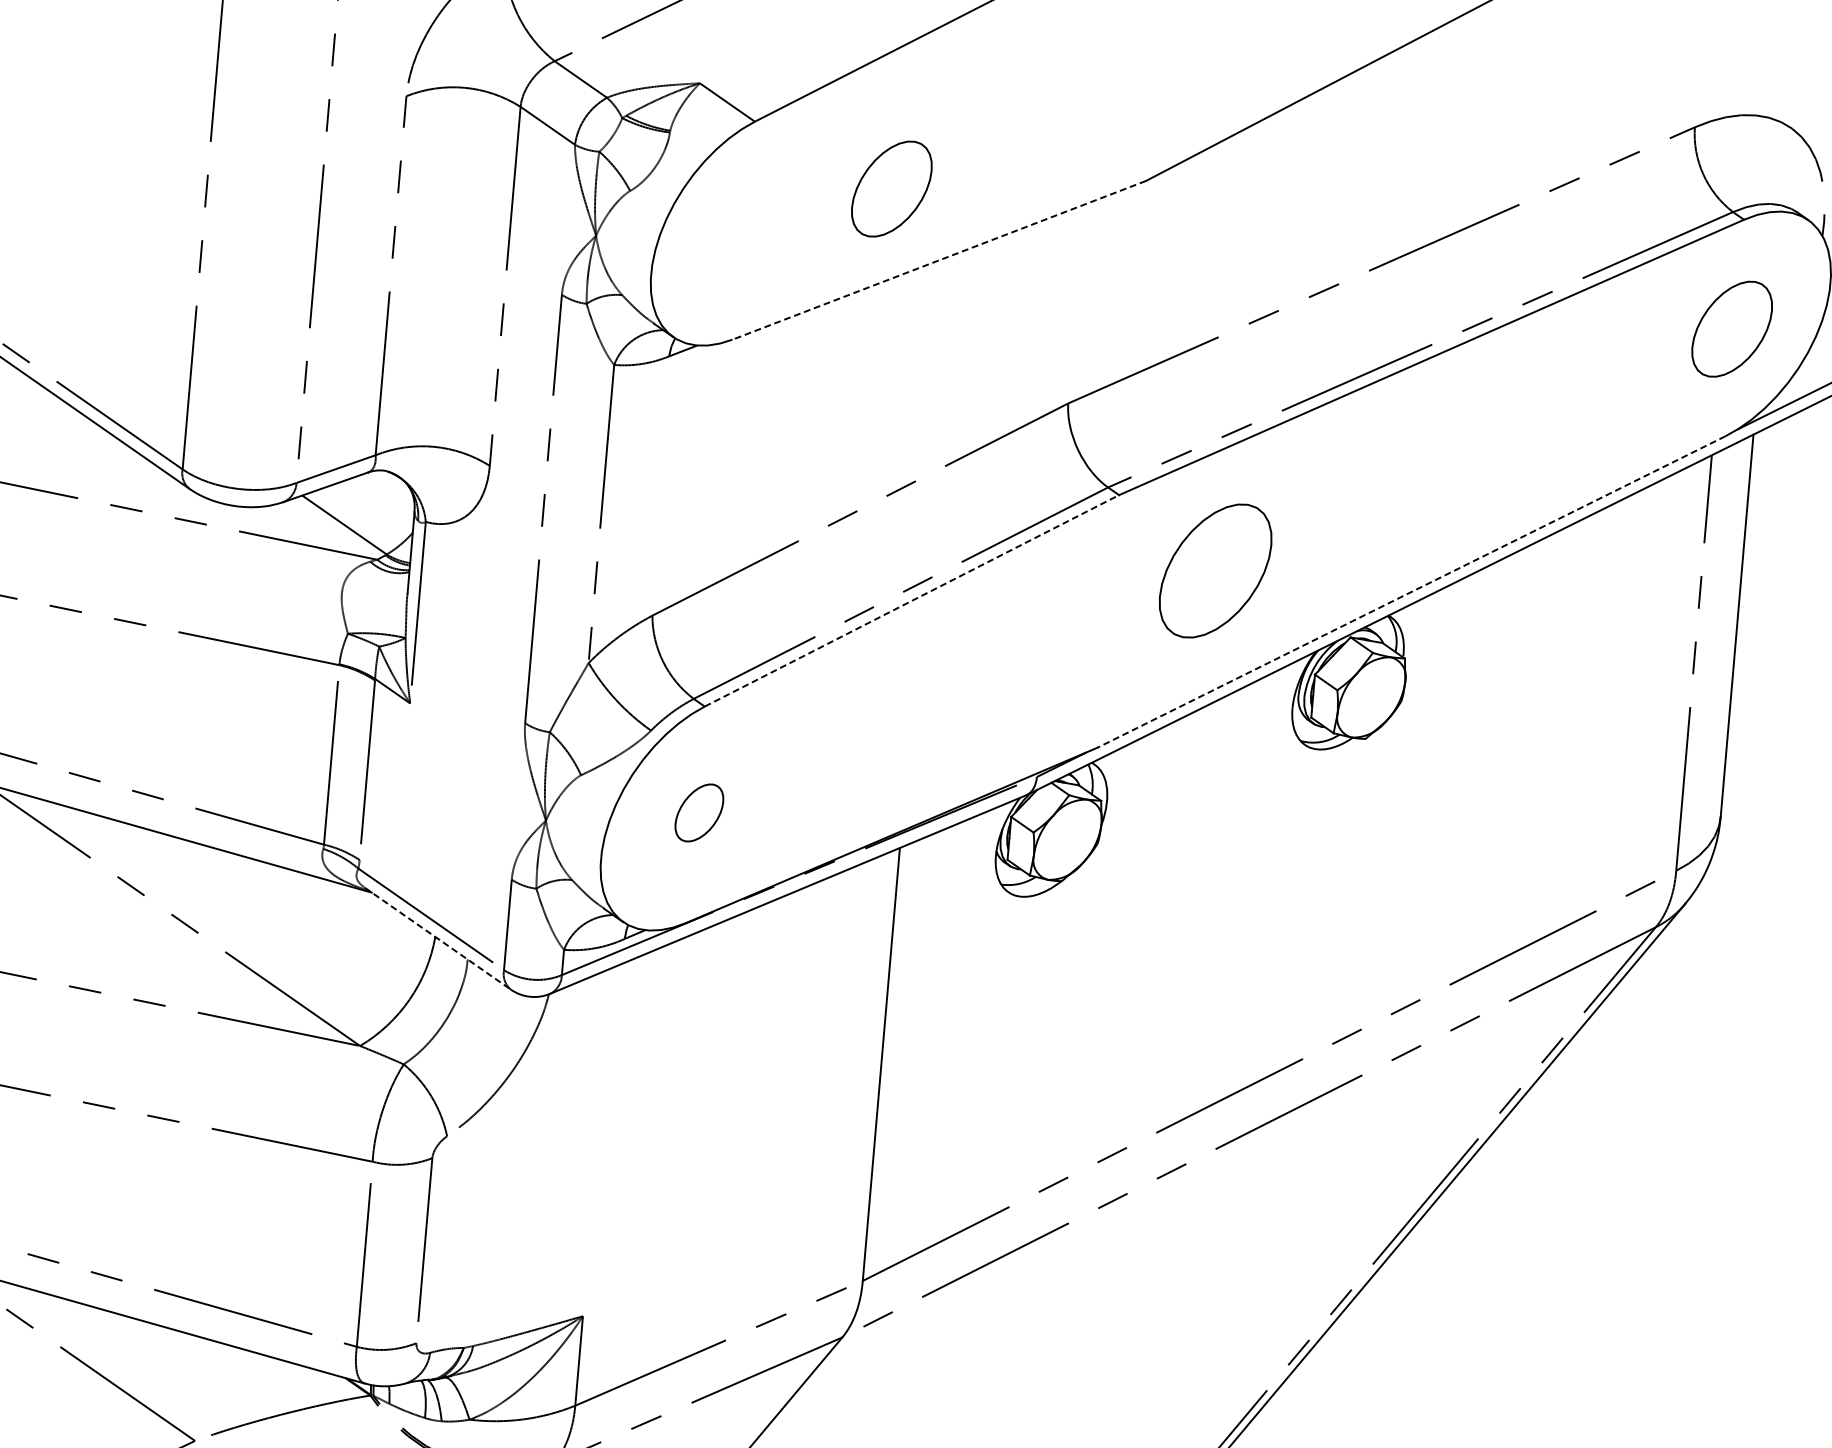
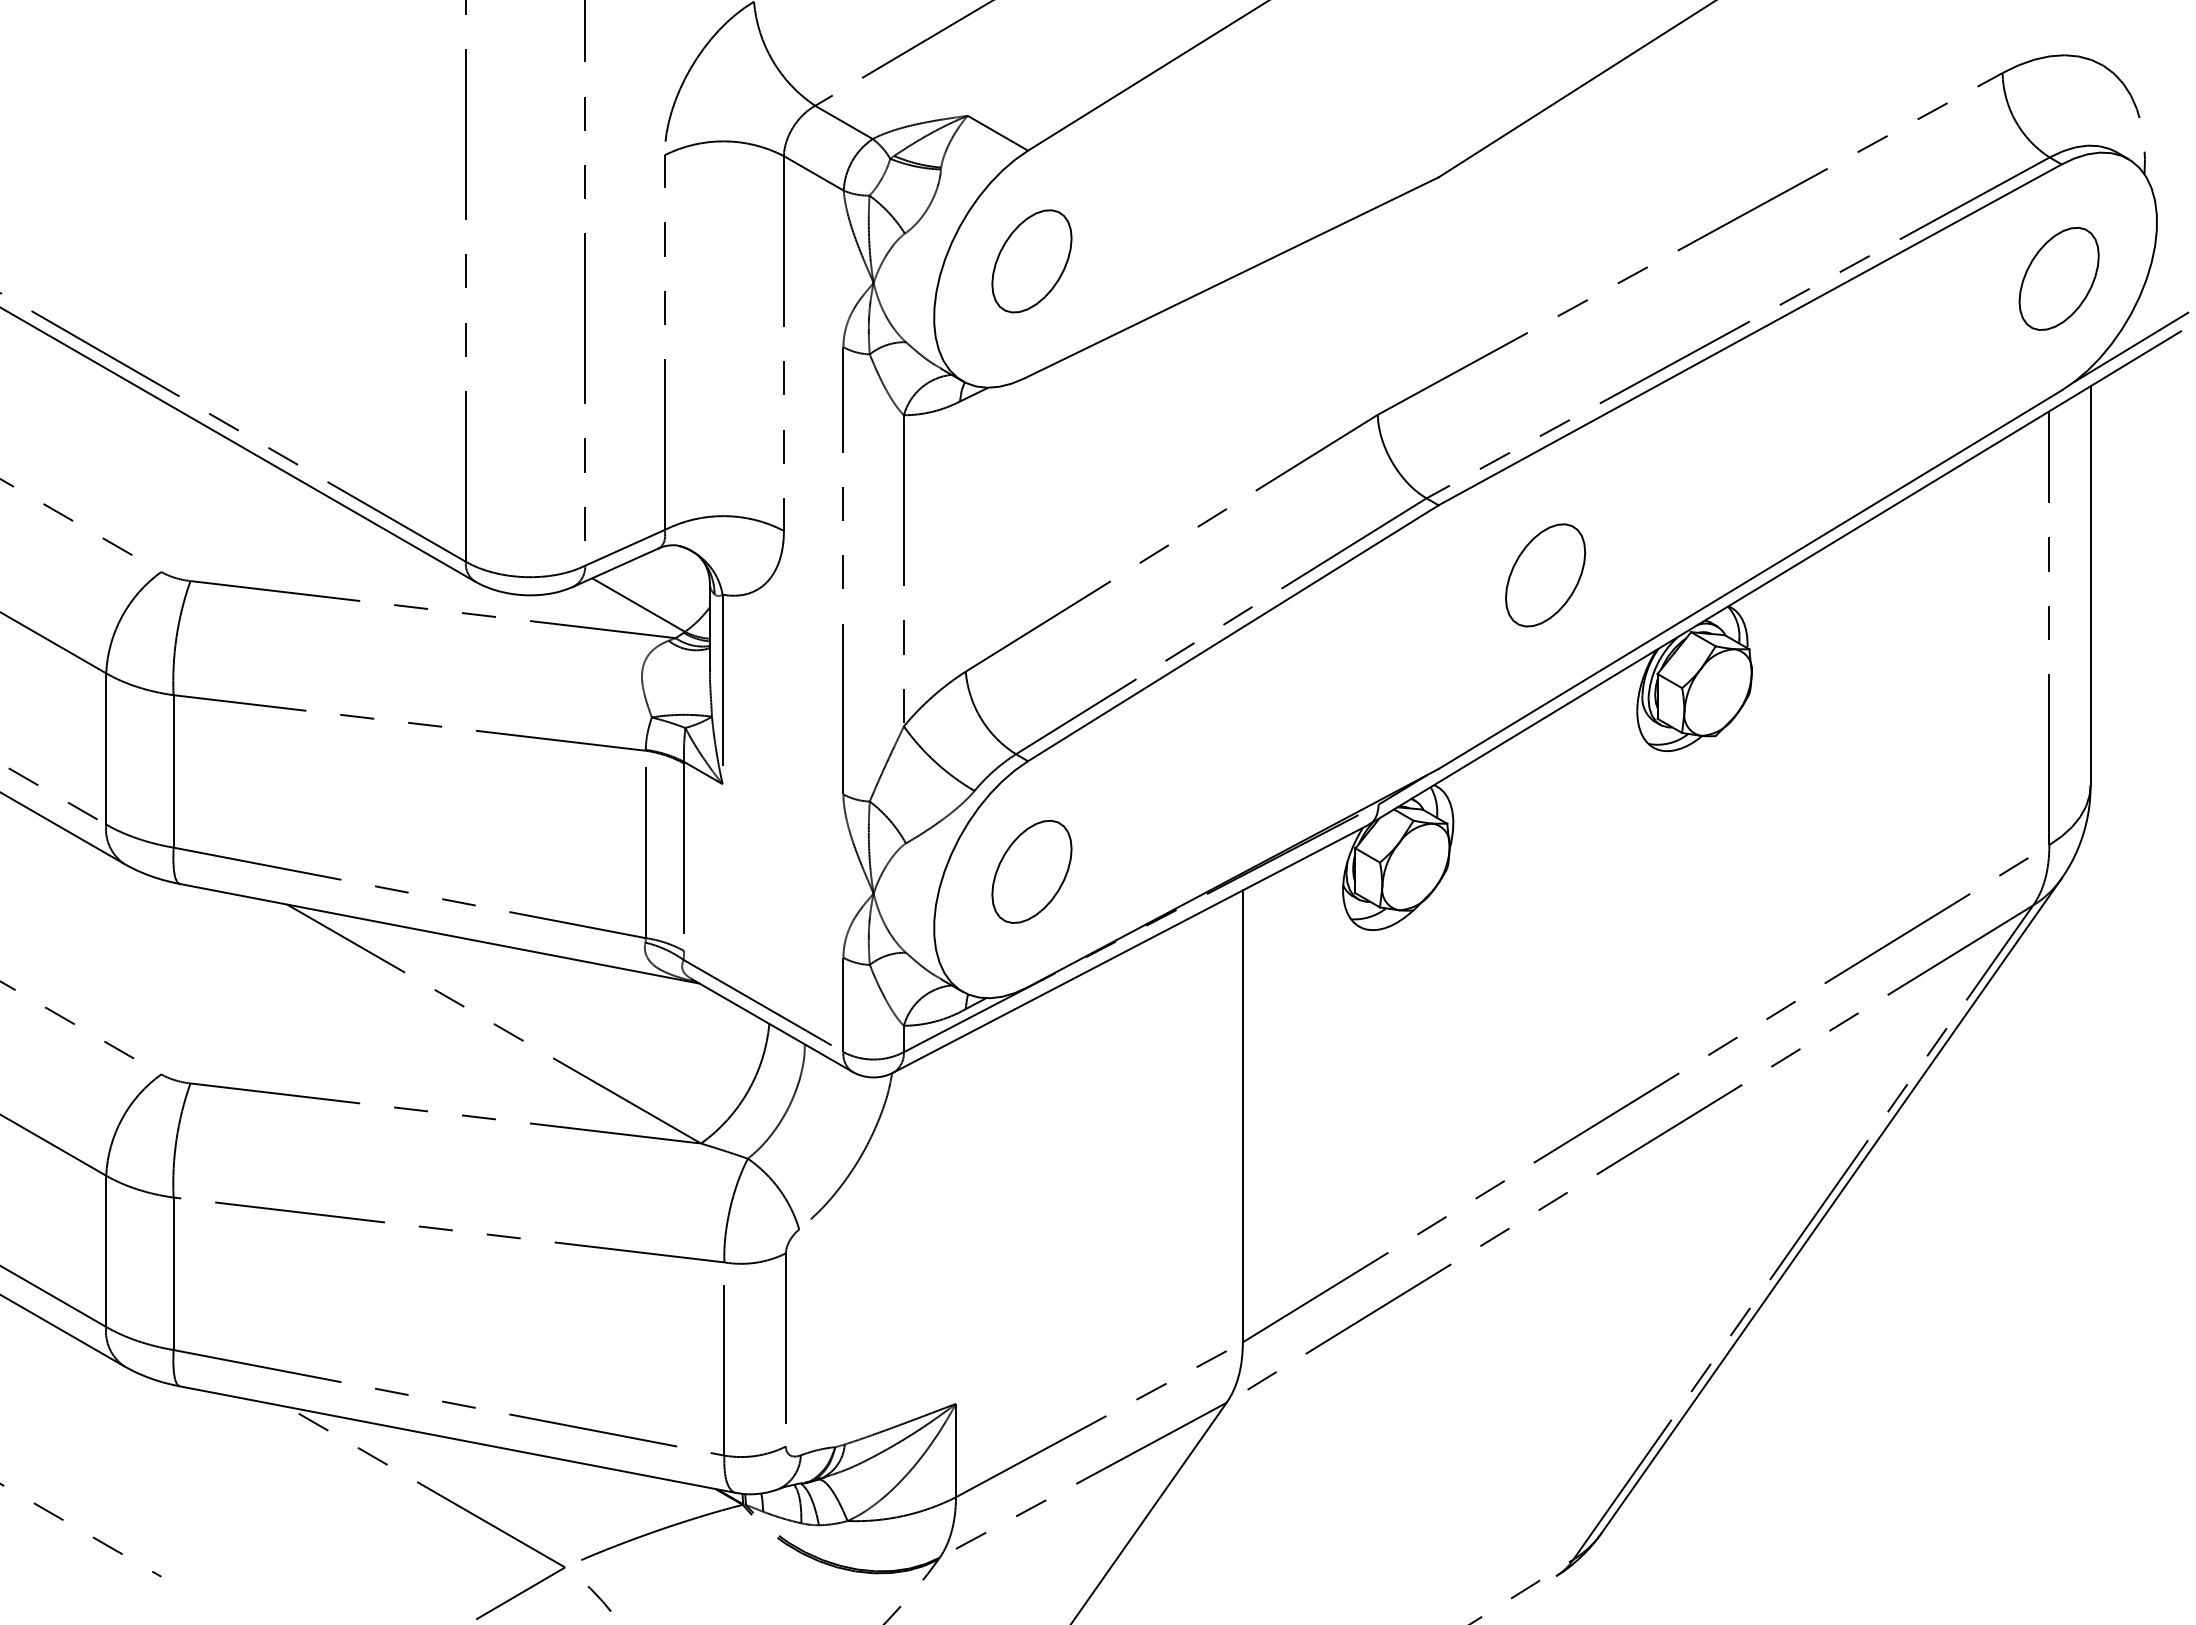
part: (891, 189) -> (1031, 261), moved
line: (938, 260) -> (1230, 278), dashed -> solid
part: (1215, 571) -> (1545, 575), size x0.71
line: (1411, 591) -> (1750, 579), dashed -> solid
line: (912, 601) -> (1233, 633), dashed -> solid
part: (698, 812) -> (1031, 871), size x1.67
line: (438, 938) -> (772, 1025), dashed -> solid

